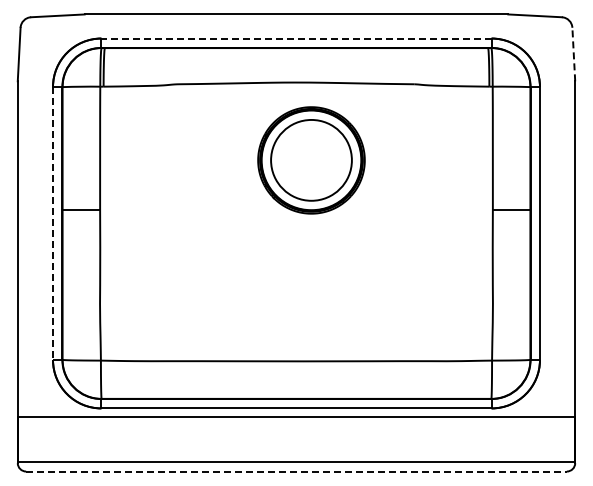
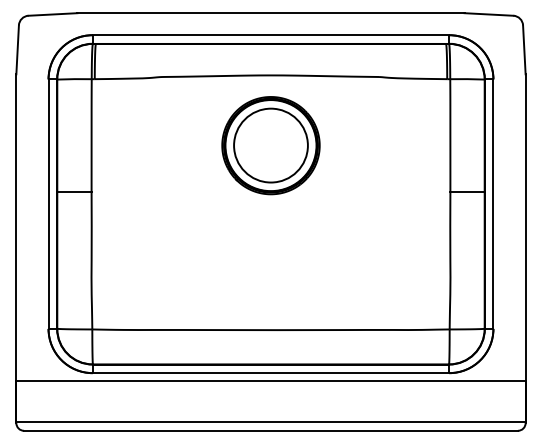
line: (296, 38) -> (271, 35), dashed -> solid
line: (573, 54) -> (524, 49), dashed -> solid
part: (311, 160) -> (271, 145), moved
line: (53, 223) -> (48, 204), dashed -> solid
line: (296, 471) -> (271, 430), dashed -> solid

